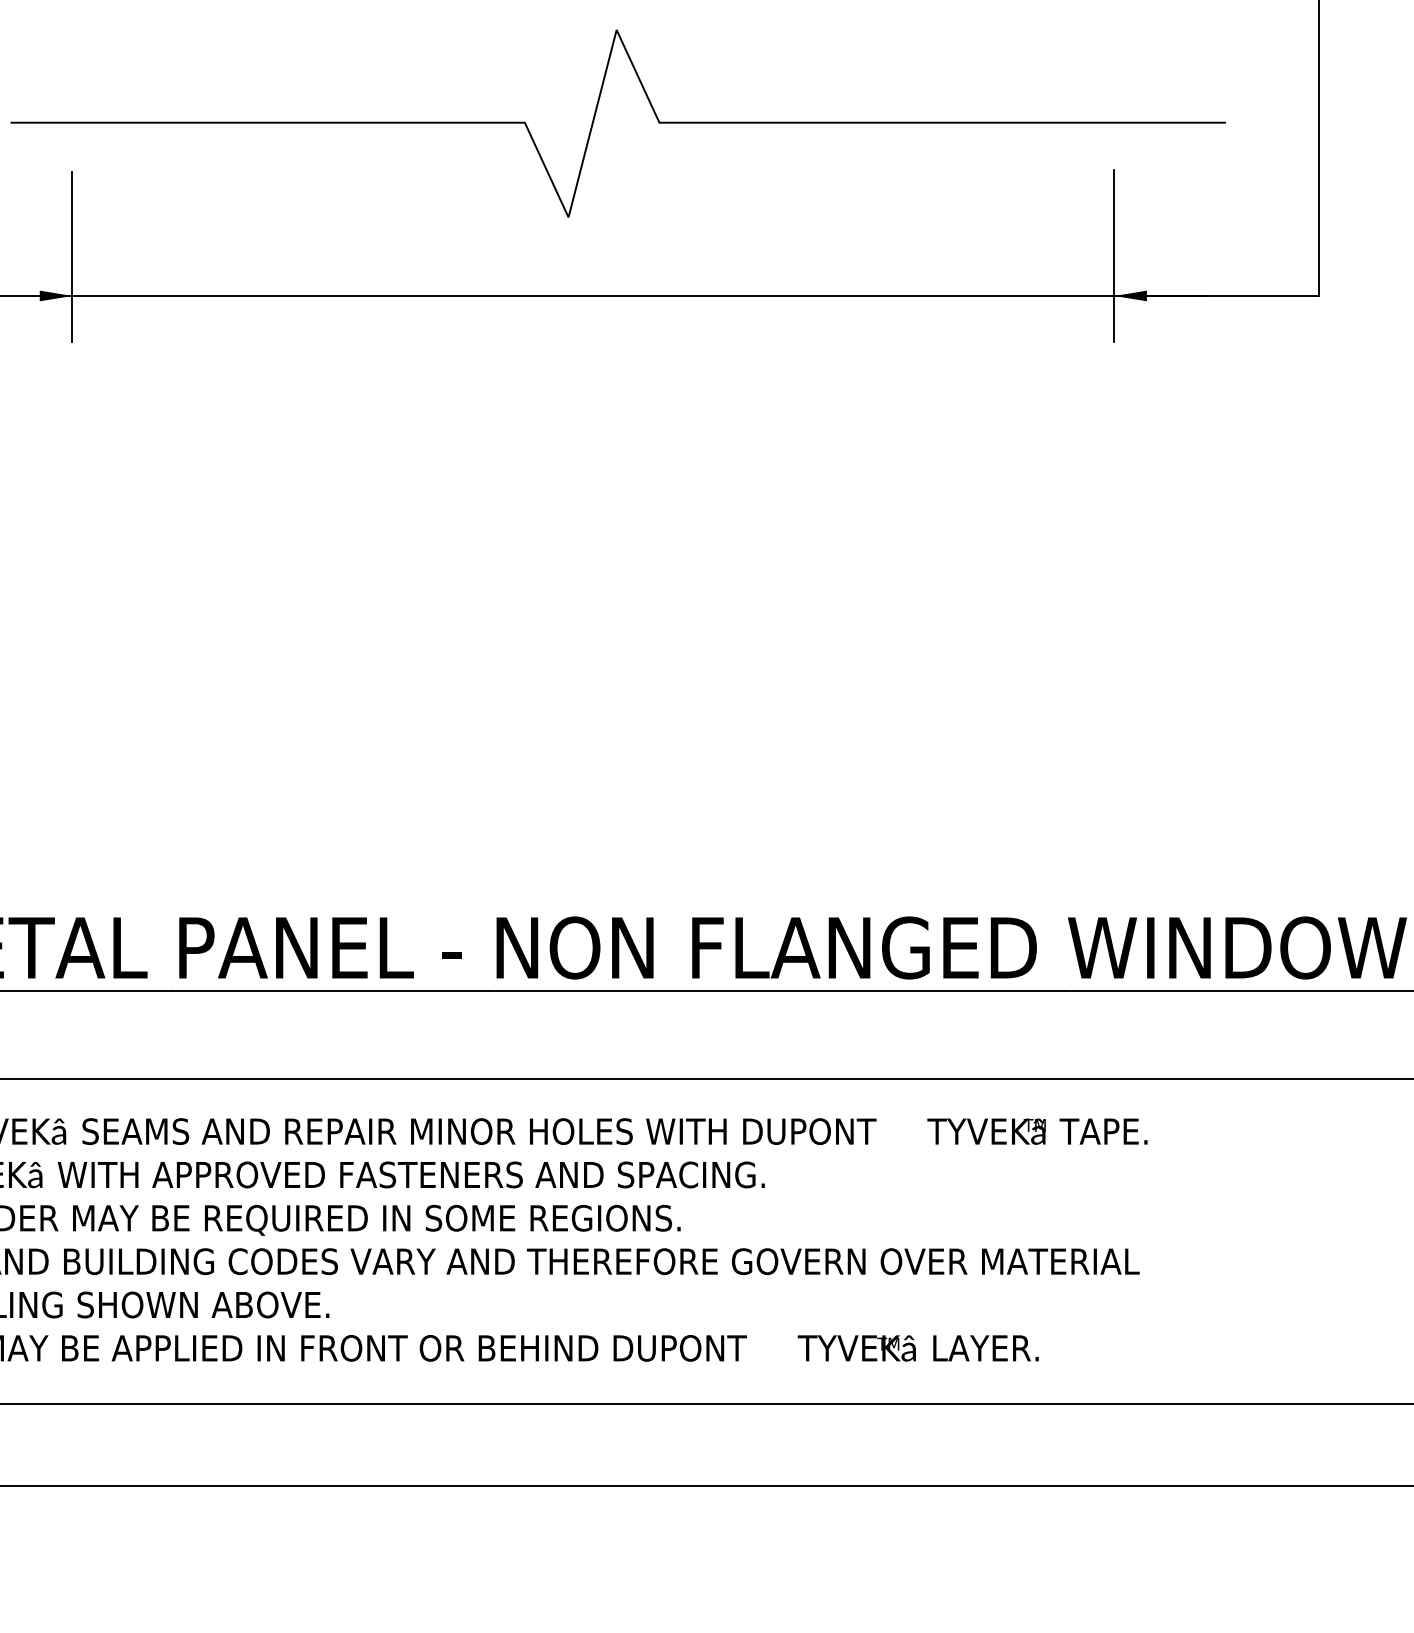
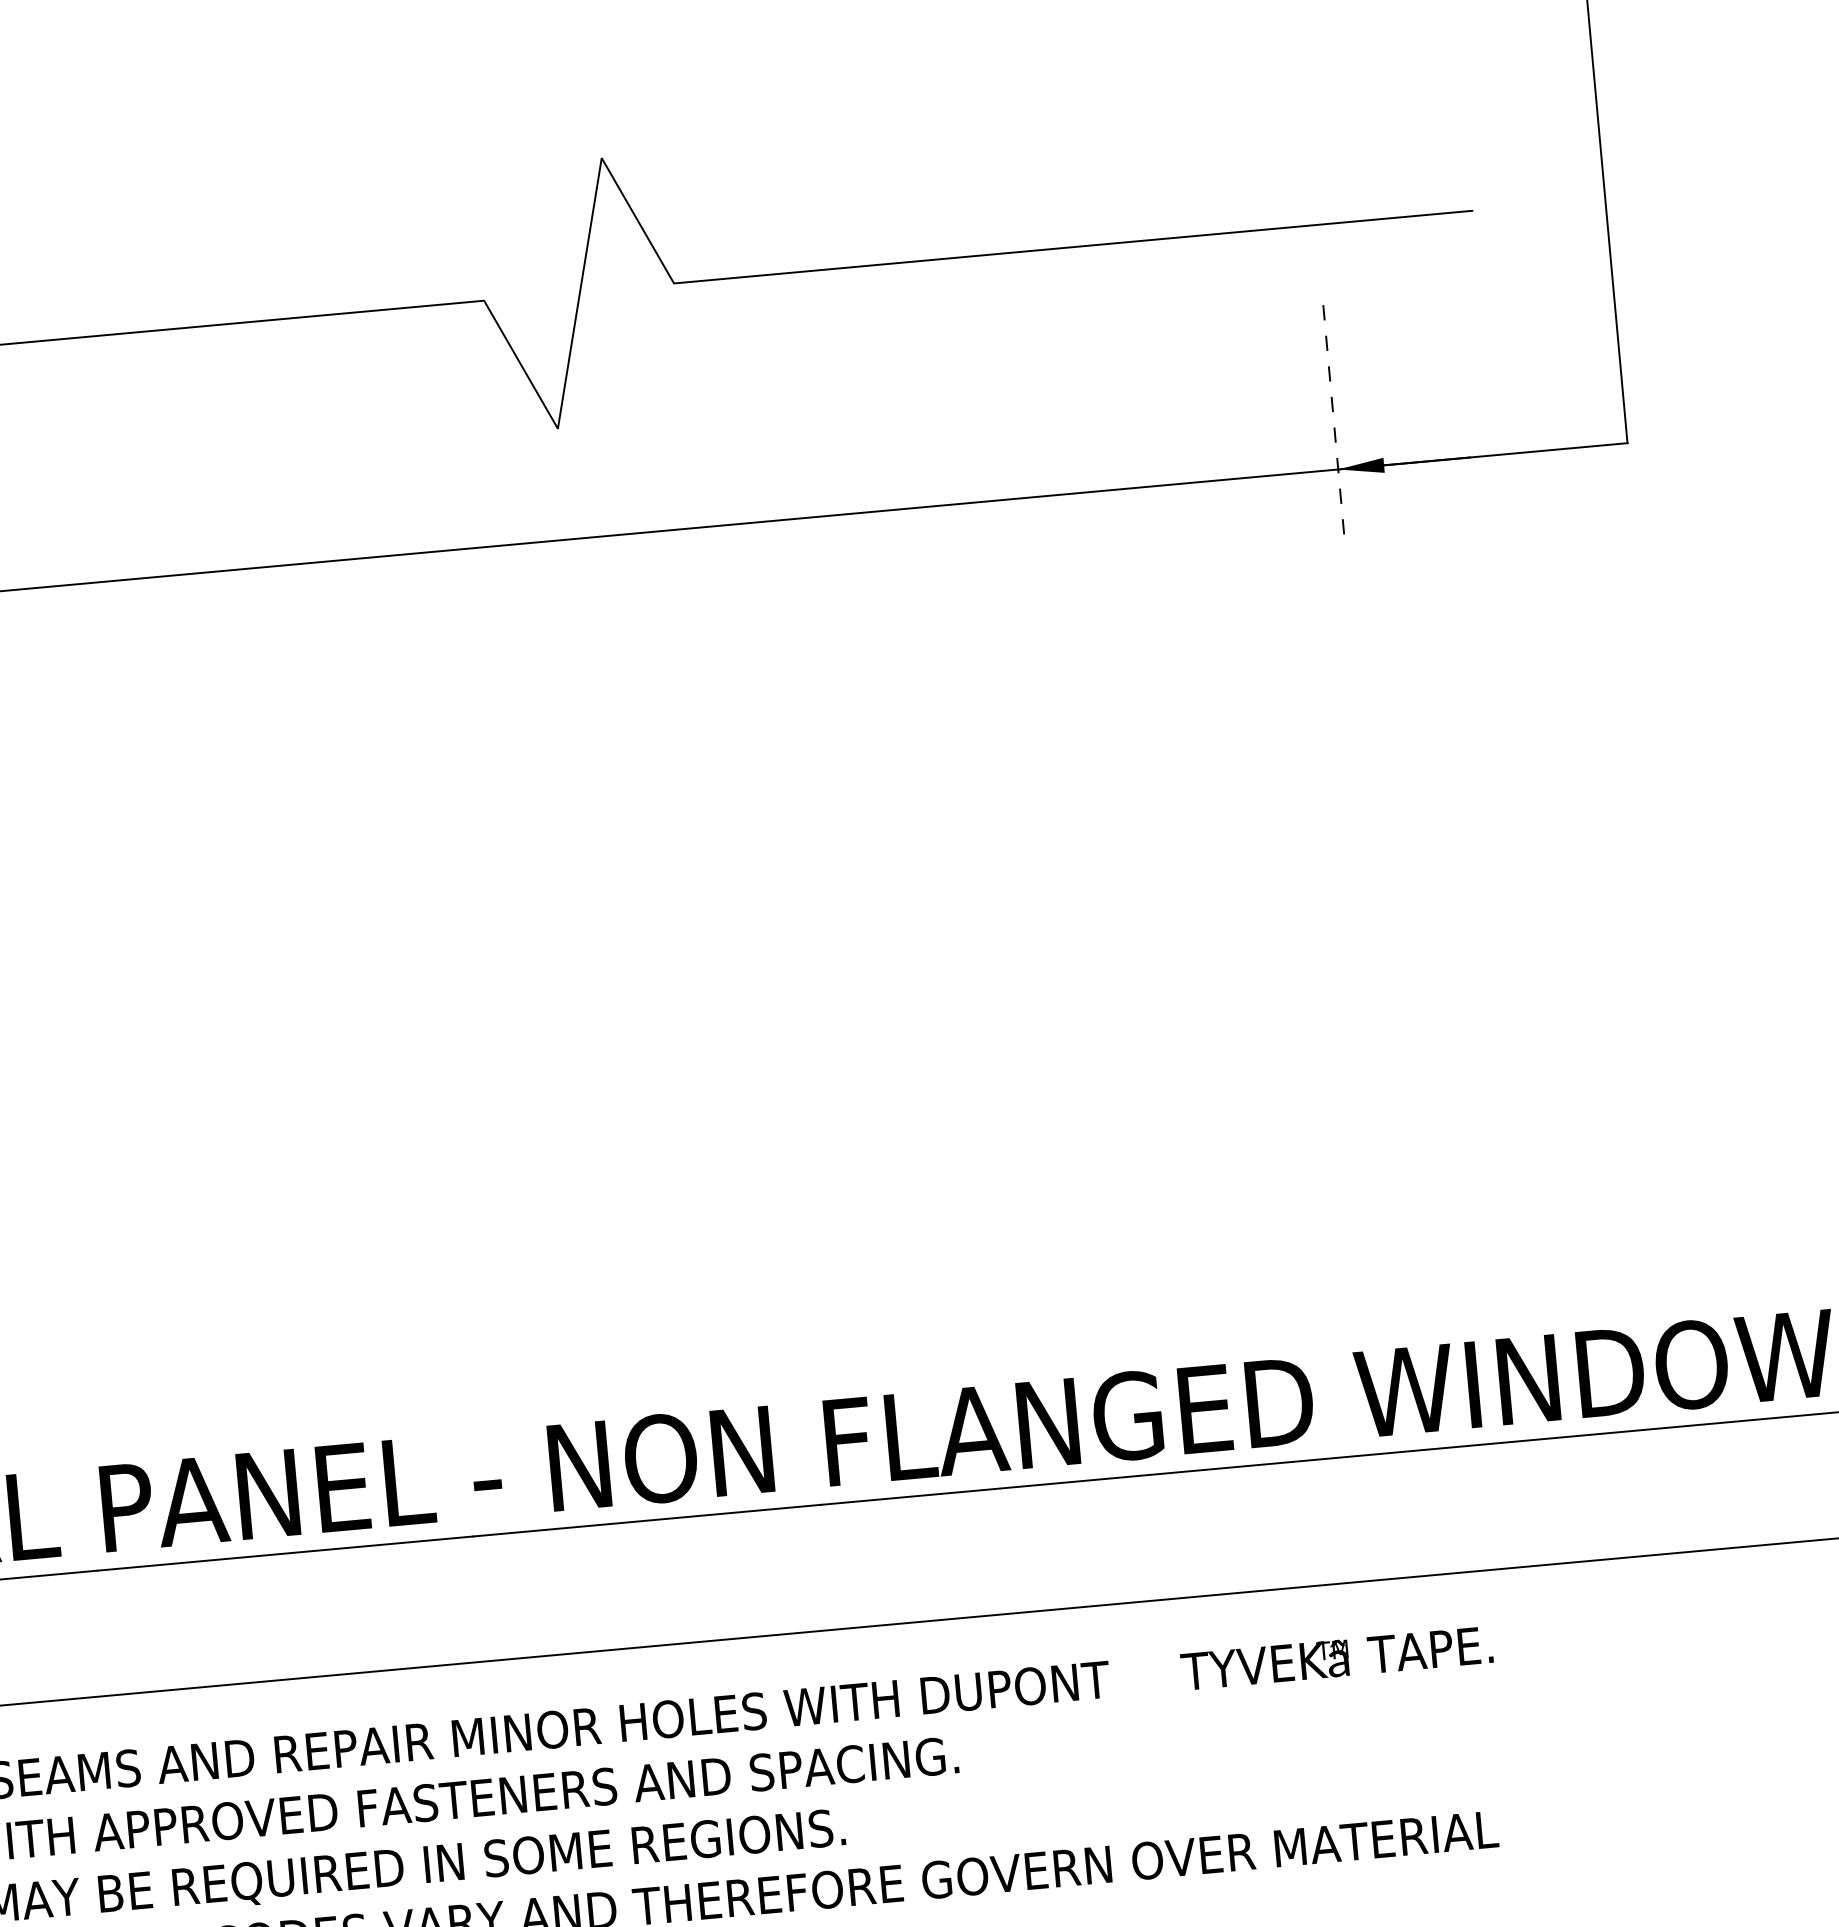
line: (1114, 255) -> (1333, 412), solid -> dashed

